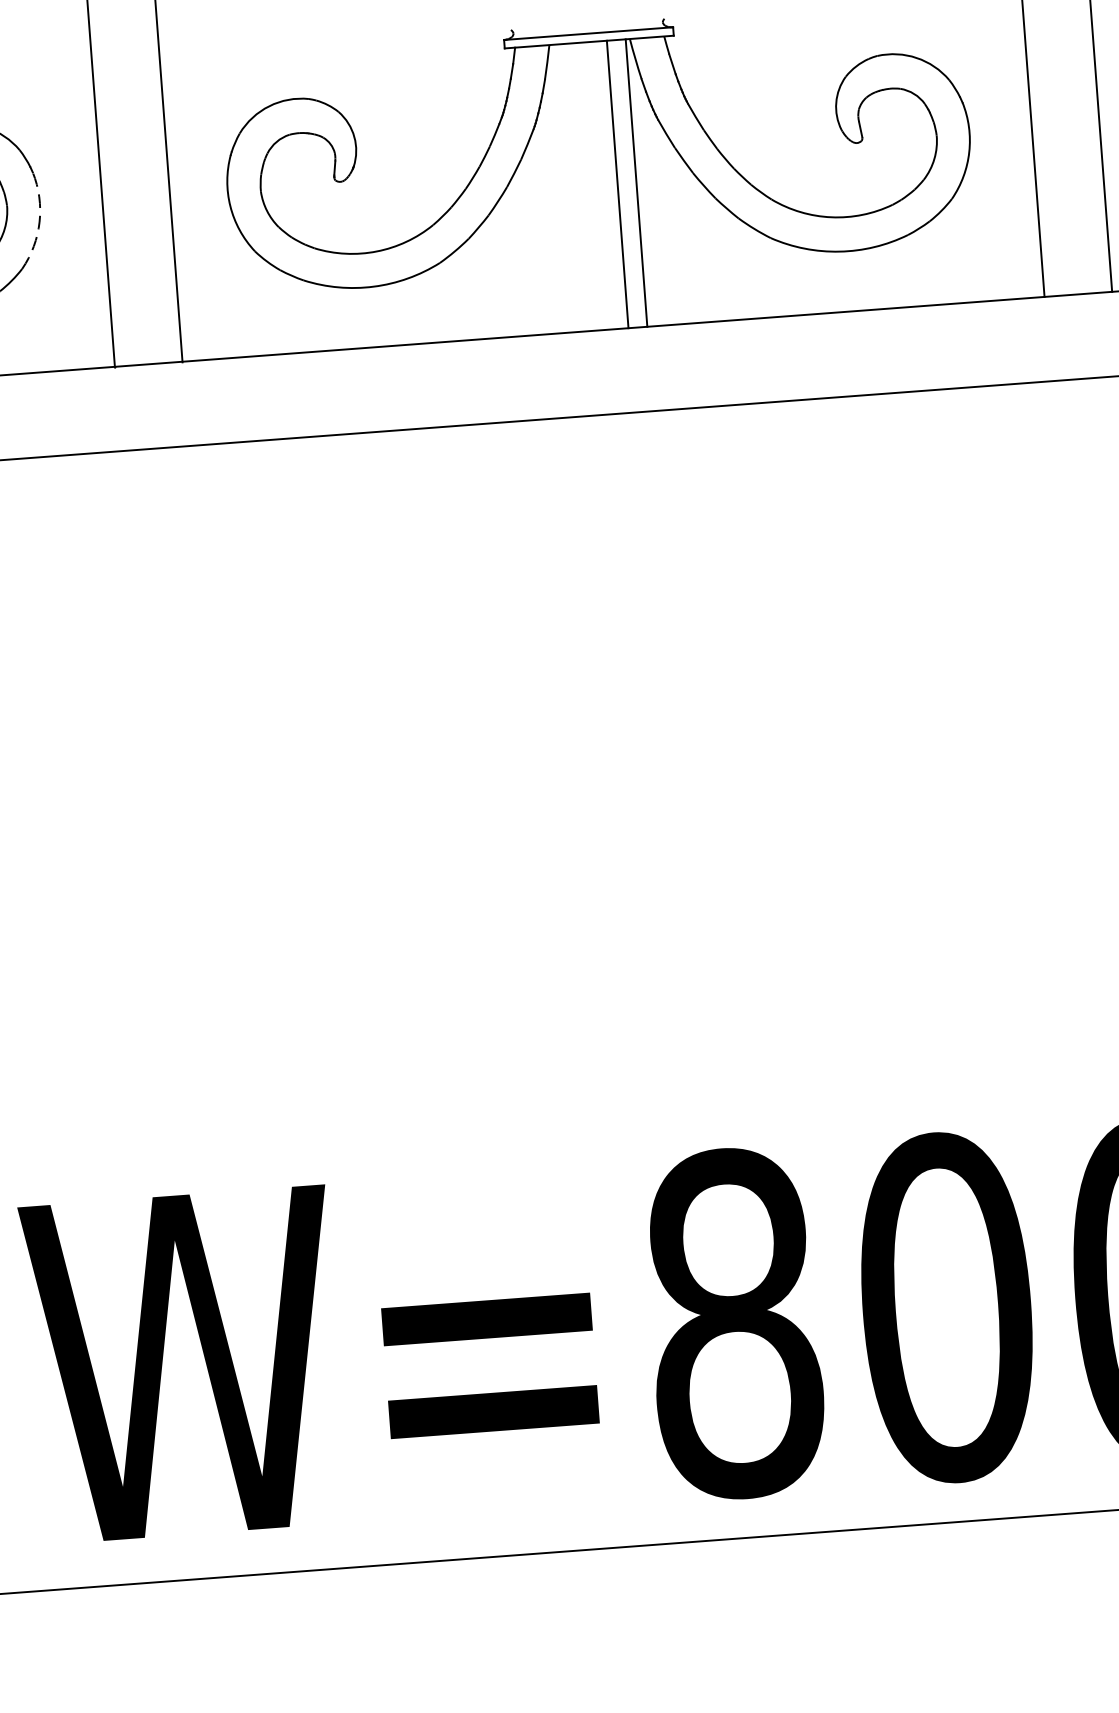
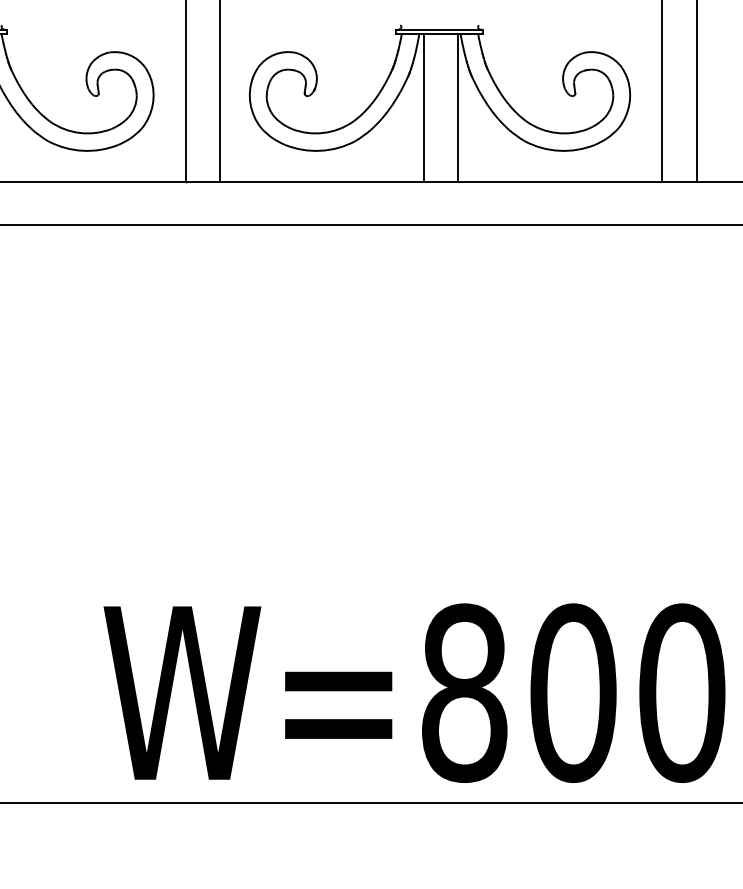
line: (616, 183) -> (423, 107), moved
arc: (39, 222) -> (152, 105), dashed -> solid

